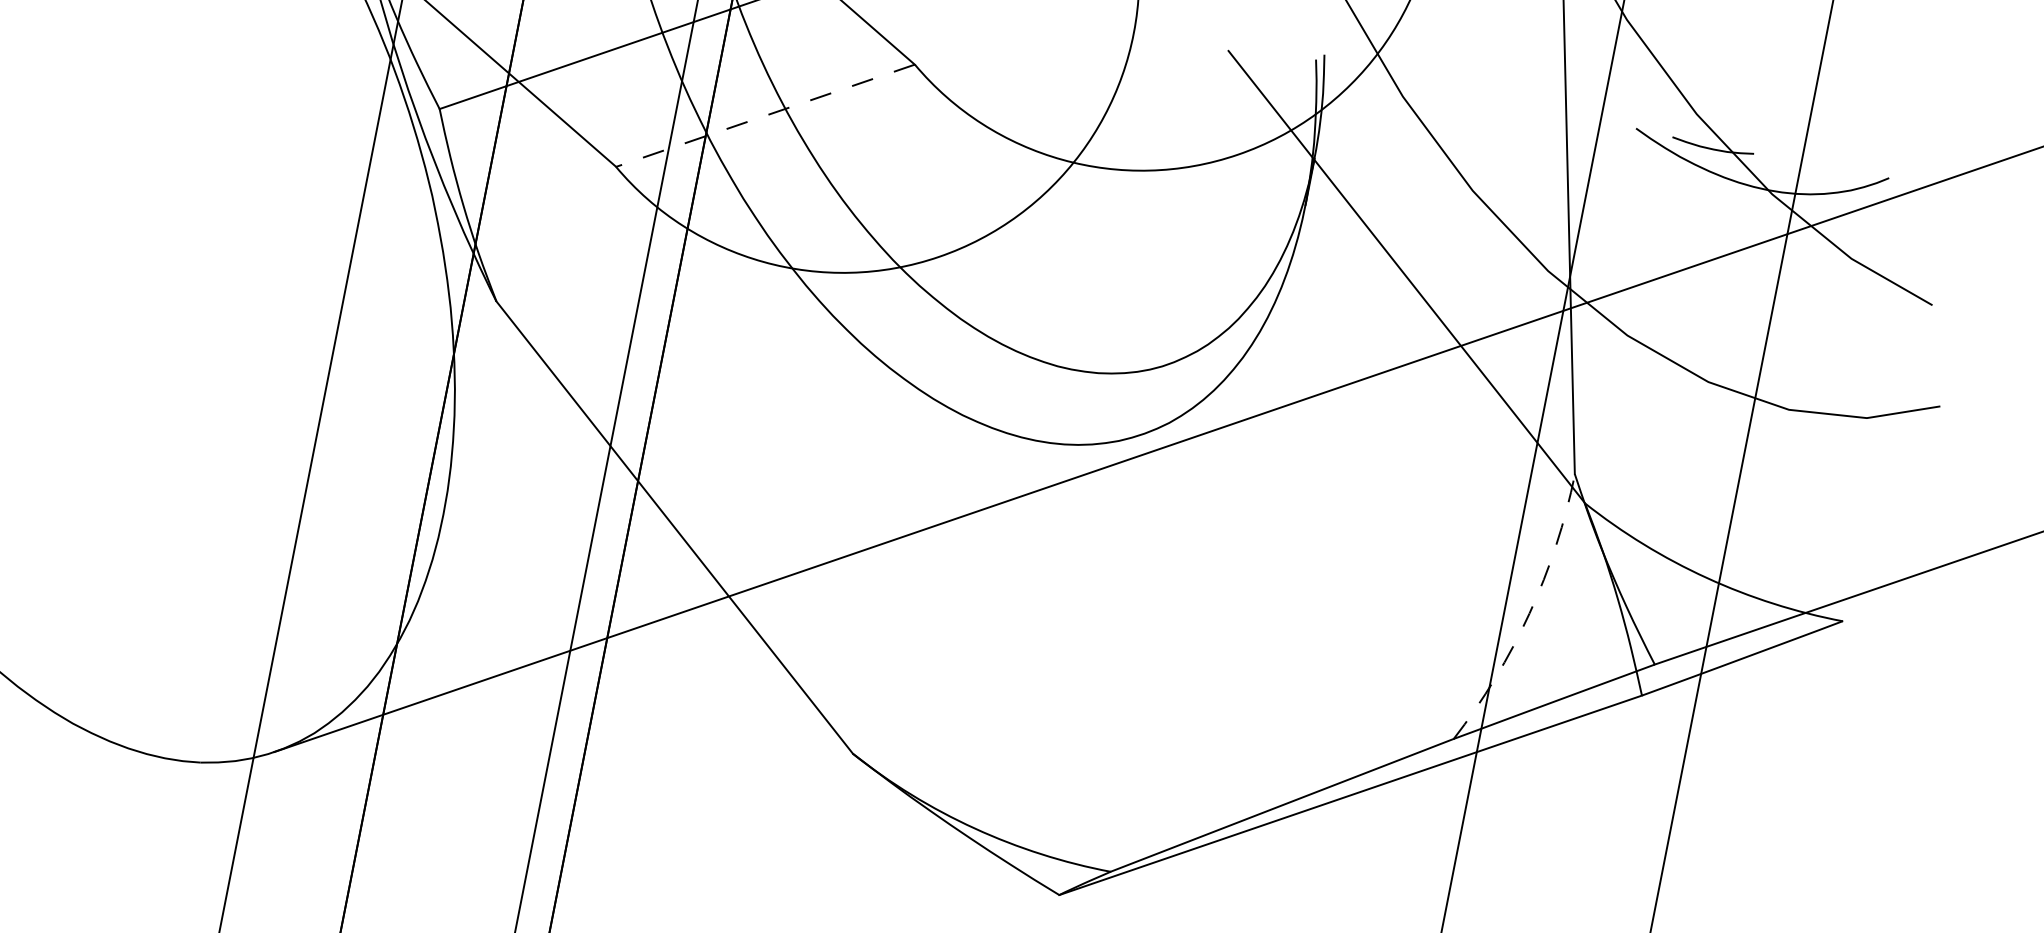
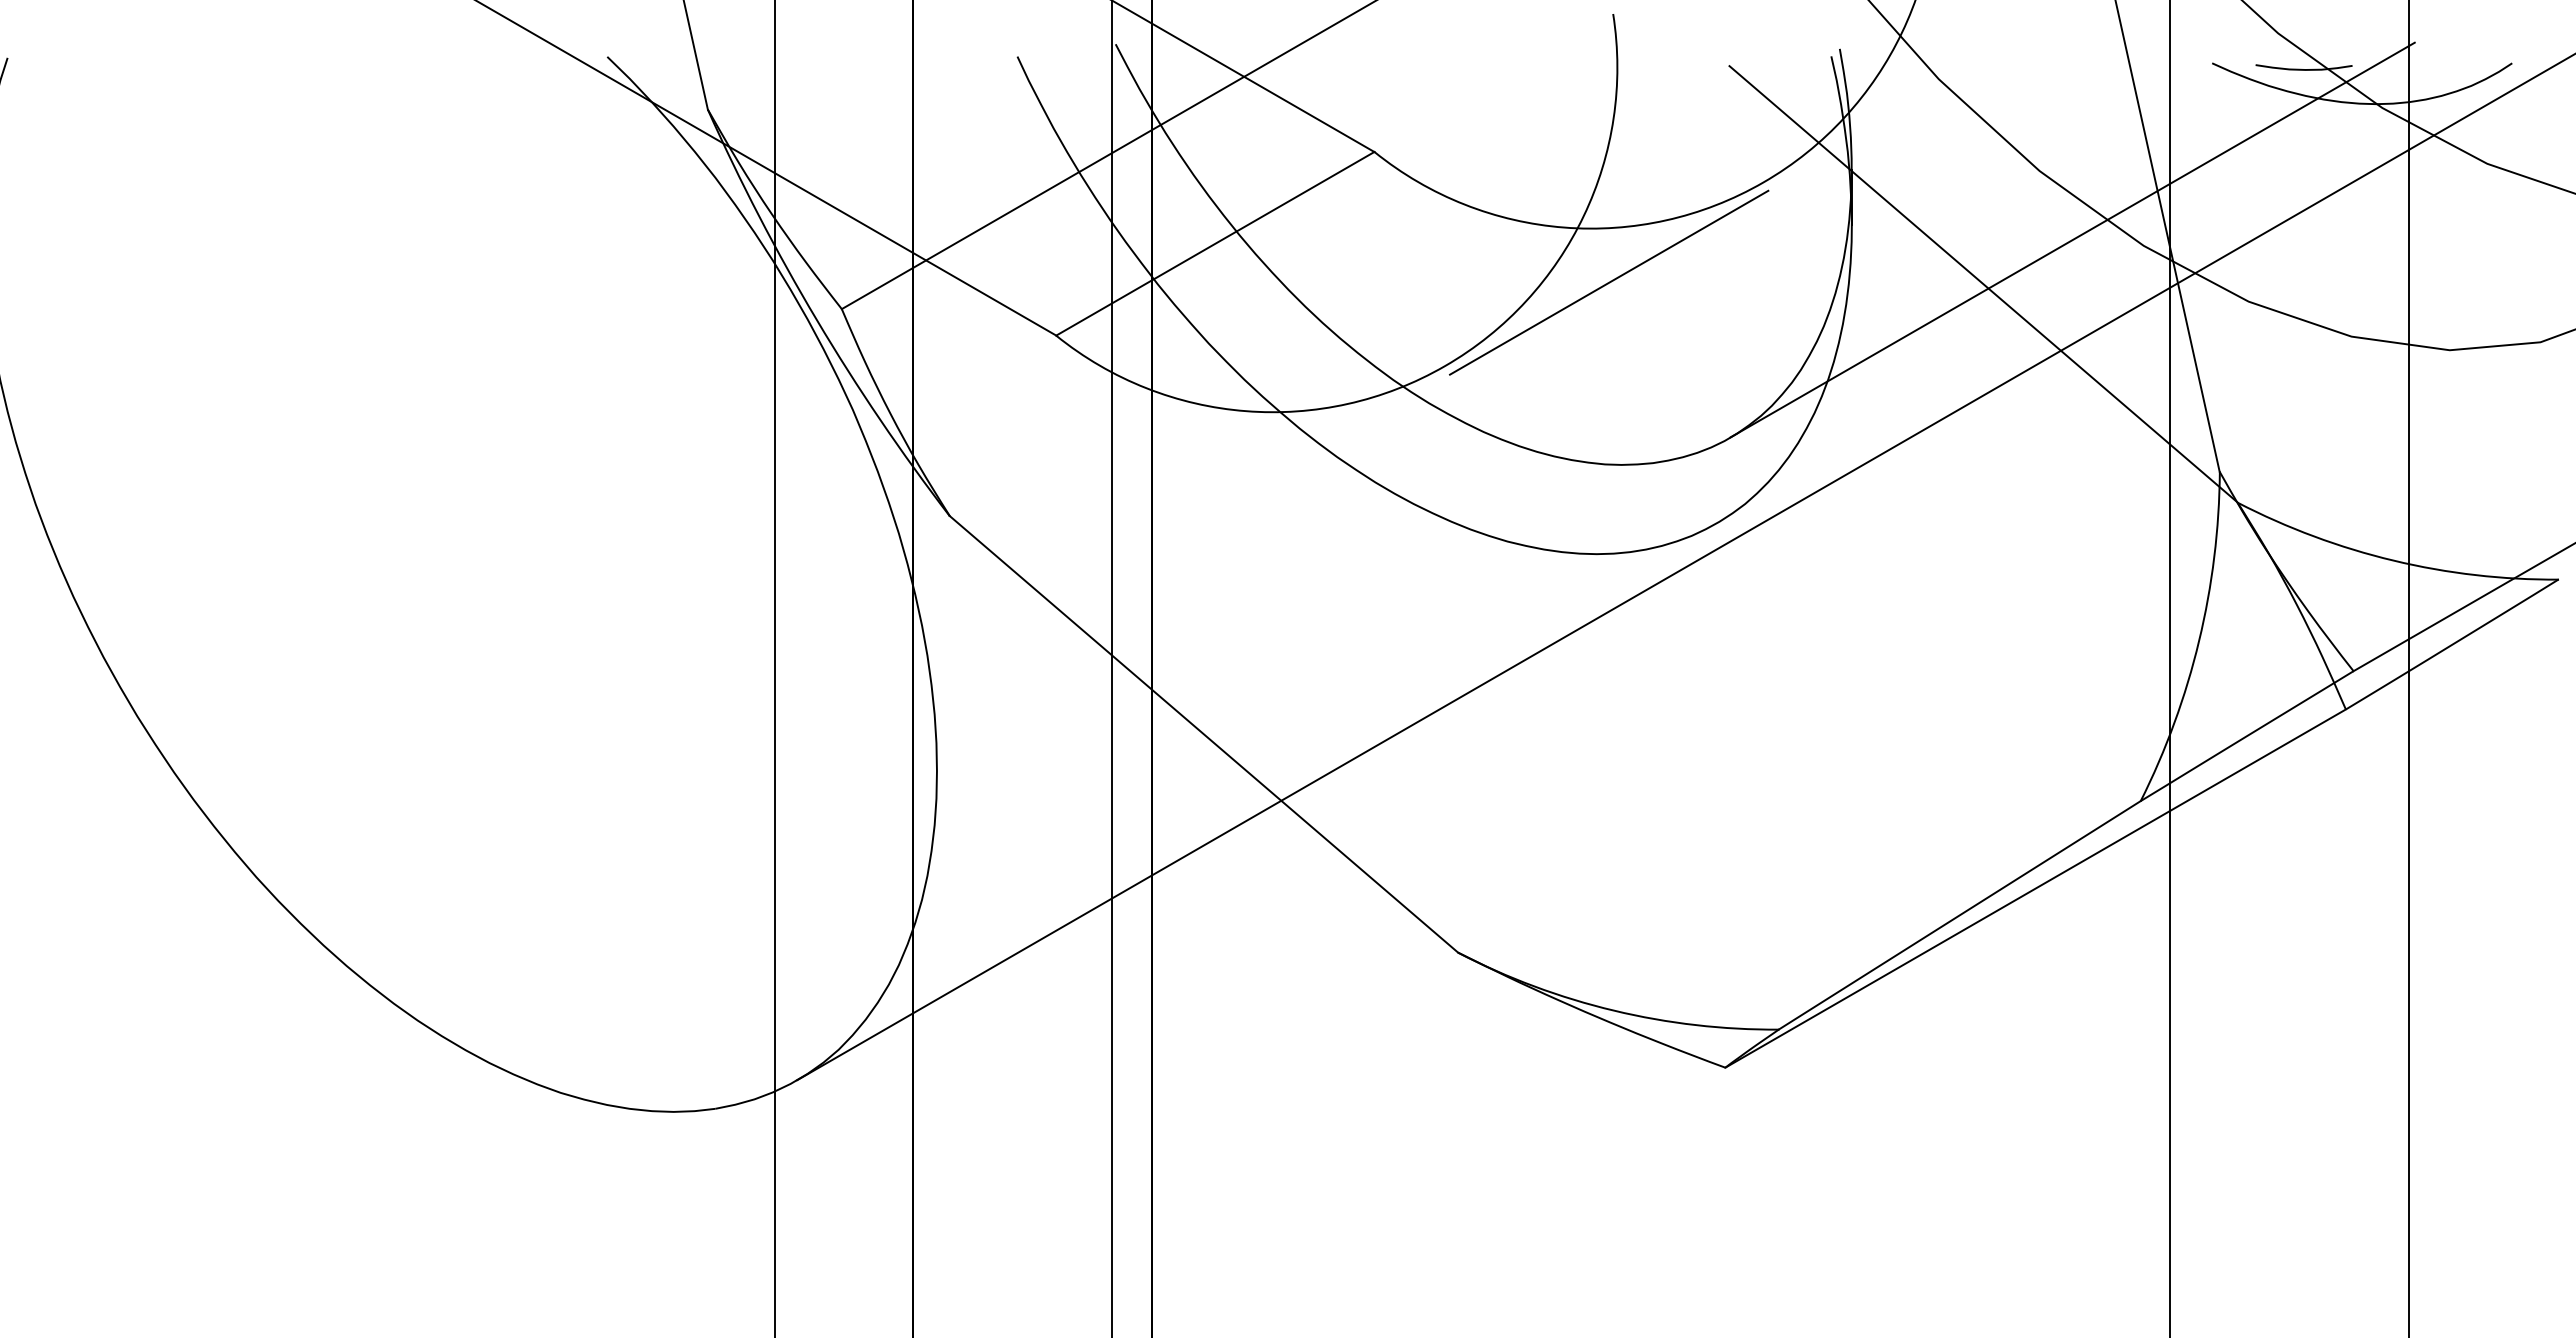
line: (765, 115) -> (1215, 243), dashed -> solid
line: (1091, 213) -> (1609, 282), added
line: (1489, 253) -> (2072, 239), added
arc: (1529, 614) -> (2199, 641), dashed -> solid

